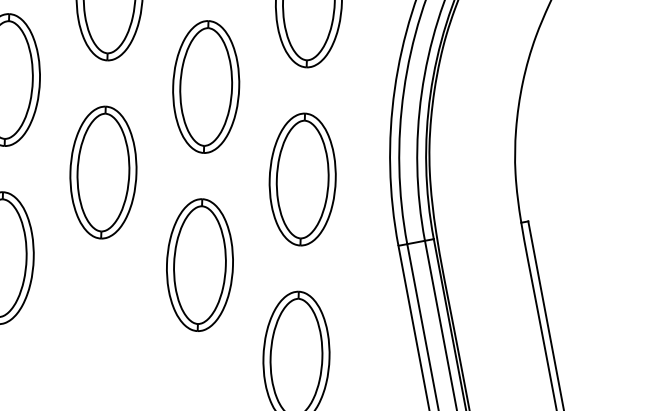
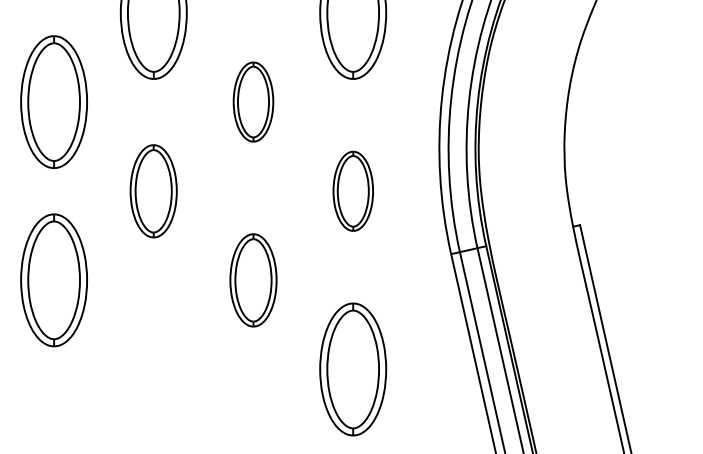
part: (206, 86) -> (253, 101), size x0.6
part: (103, 172) -> (153, 191), size x0.7
part: (303, 179) -> (353, 191), size x0.6
part: (199, 265) -> (253, 280), size x0.7

